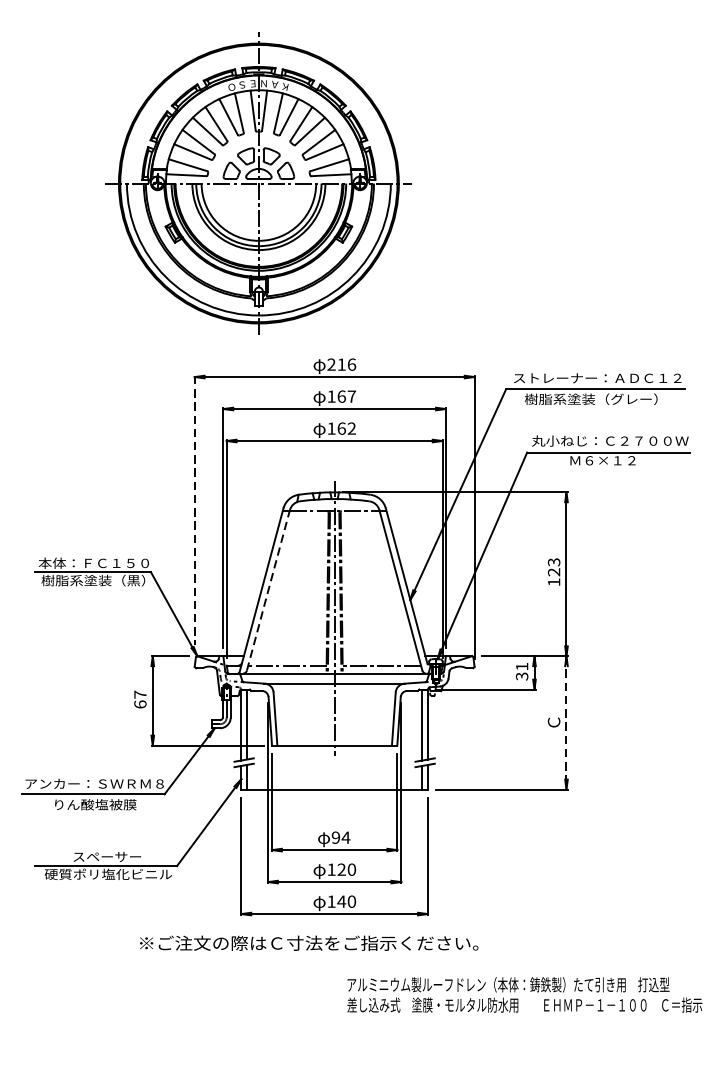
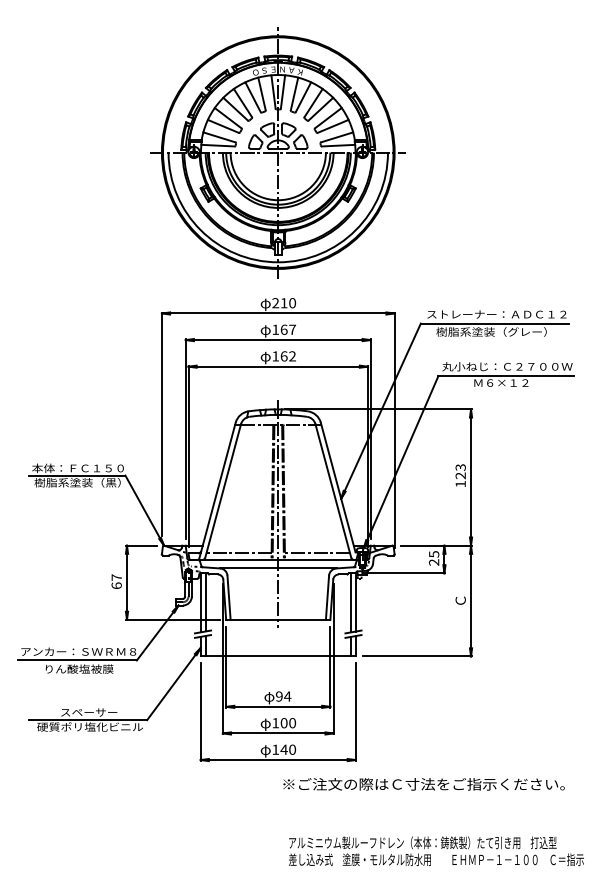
part: (257, 183) -> (277, 152), moved
text: (351, 365) -> (292, 303), 216 -> 210
line: (194, 510) -> (161, 424), dashed -> solid
line: (268, 589) -> (223, 490), dashed -> solid
text: (522, 671) -> (434, 558), 31 -> 25
line: (567, 723) -> (471, 601), dashed -> solid
text: (340, 870) -> (283, 723), 120 -> 100
text: (308, 943) -> (423, 784), moved
text: (524, 995) -> (436, 851), moved

